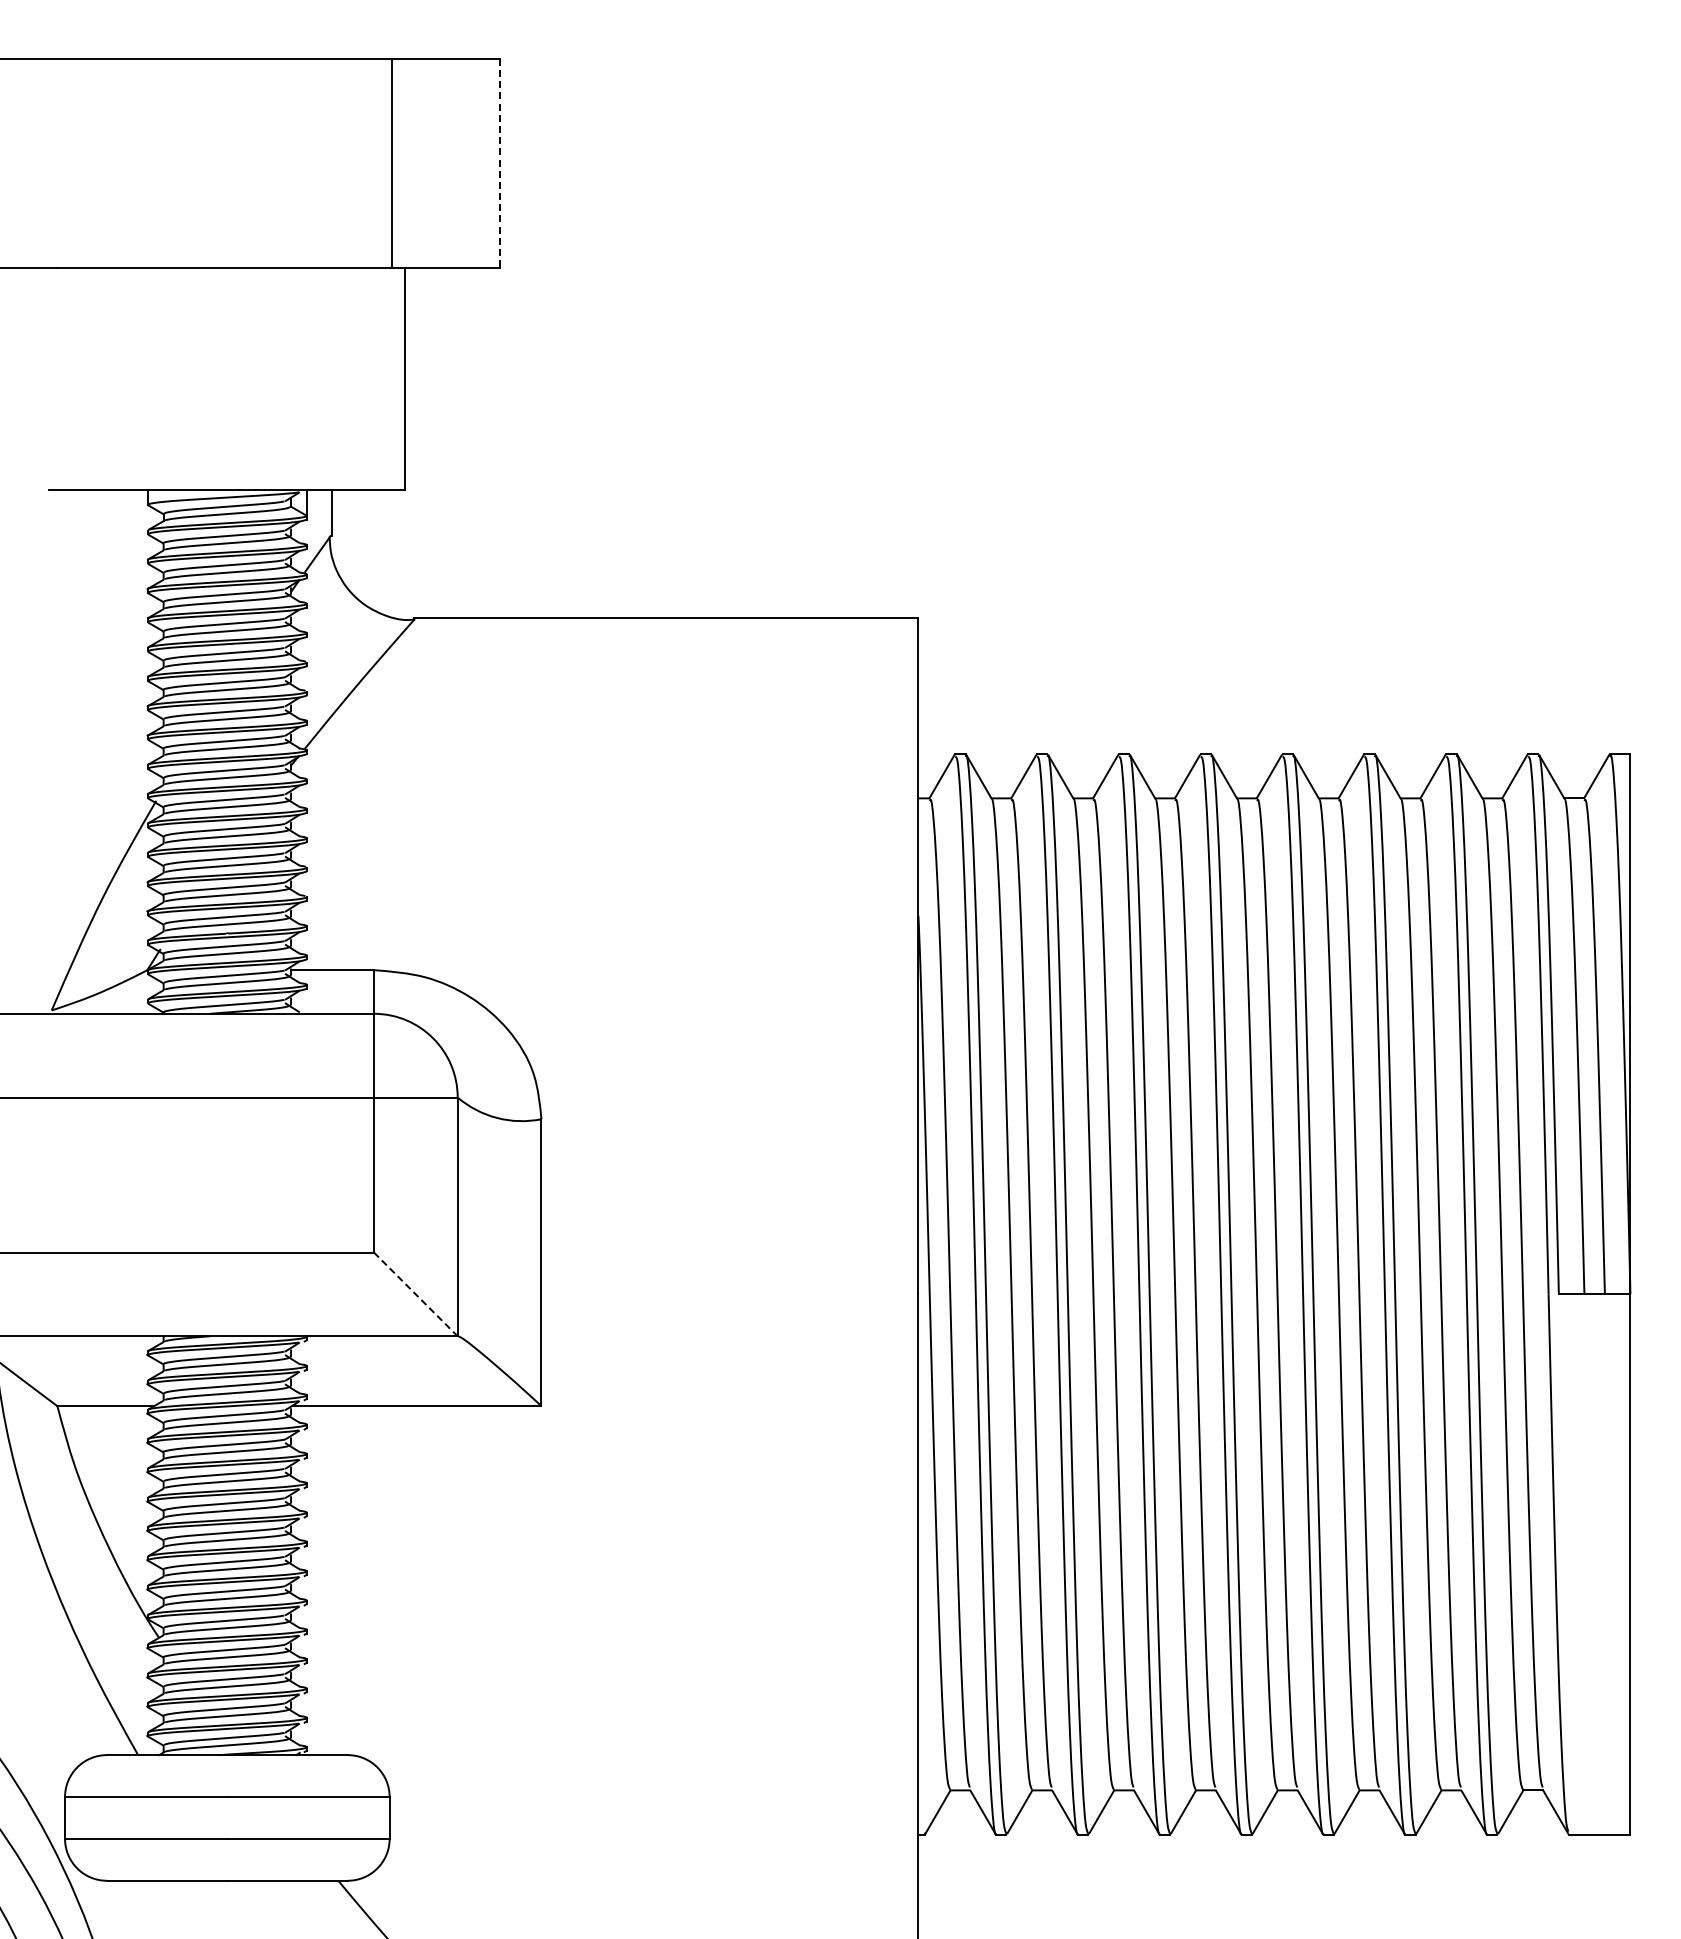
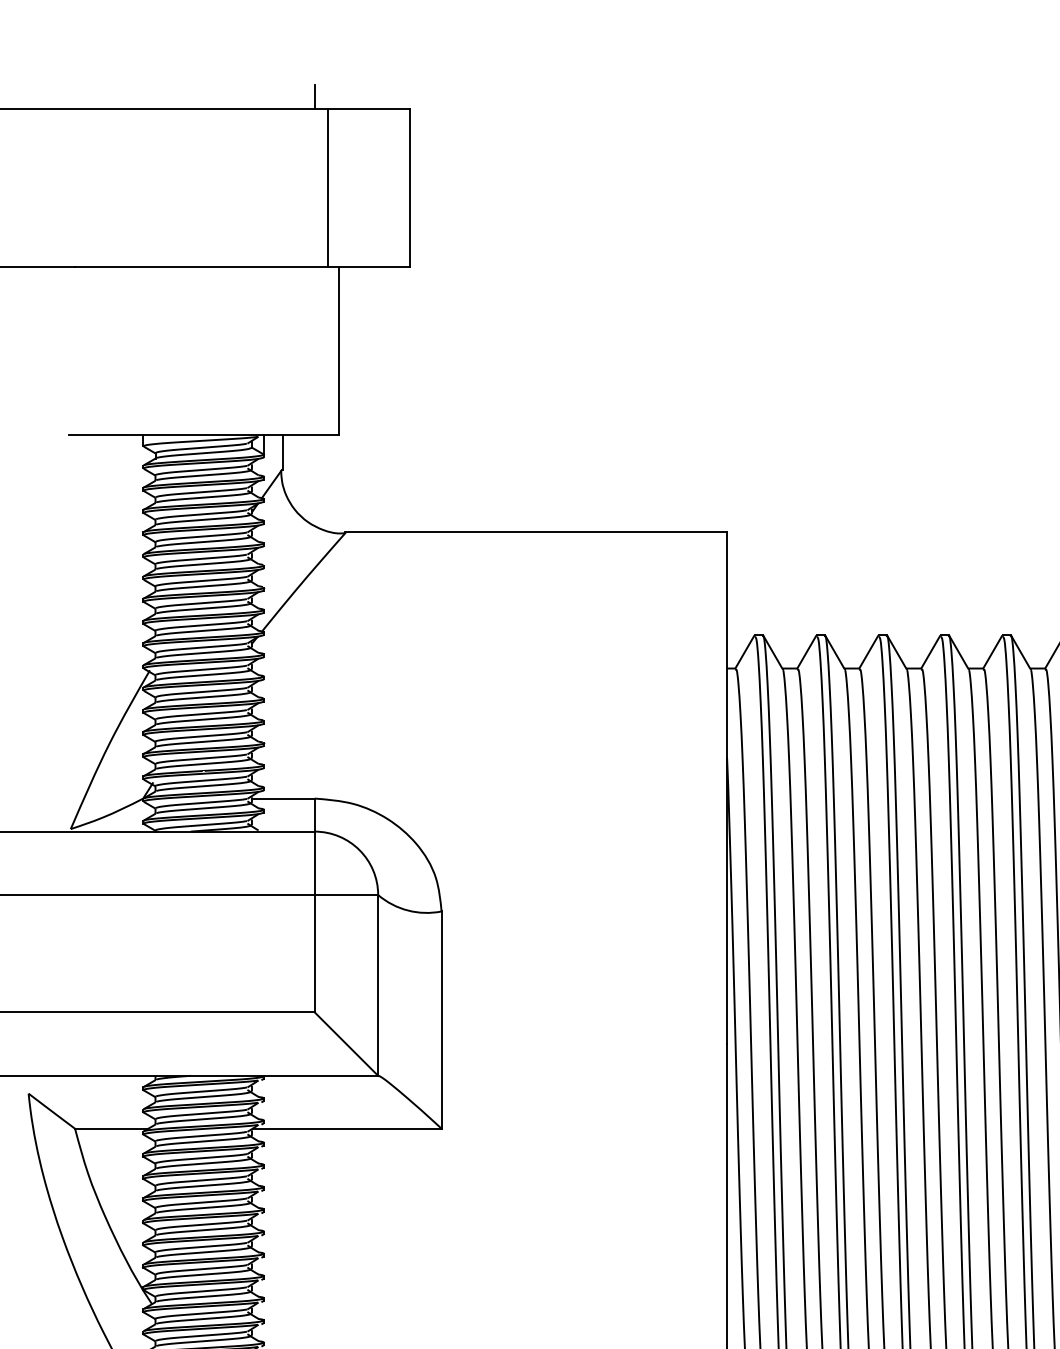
line: (373, 42) -> (314, 96), added
line: (499, 163) -> (409, 187), dashed -> solid
line: (416, 1294) -> (346, 1044), dashed -> solid

